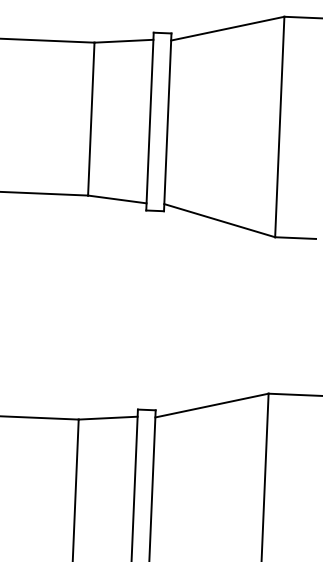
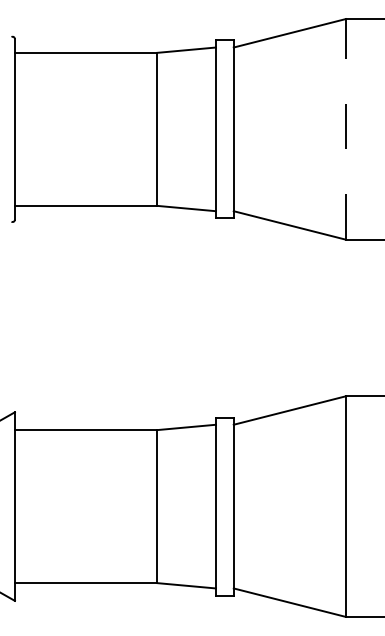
line: (279, 126) -> (345, 128), solid -> dashed

